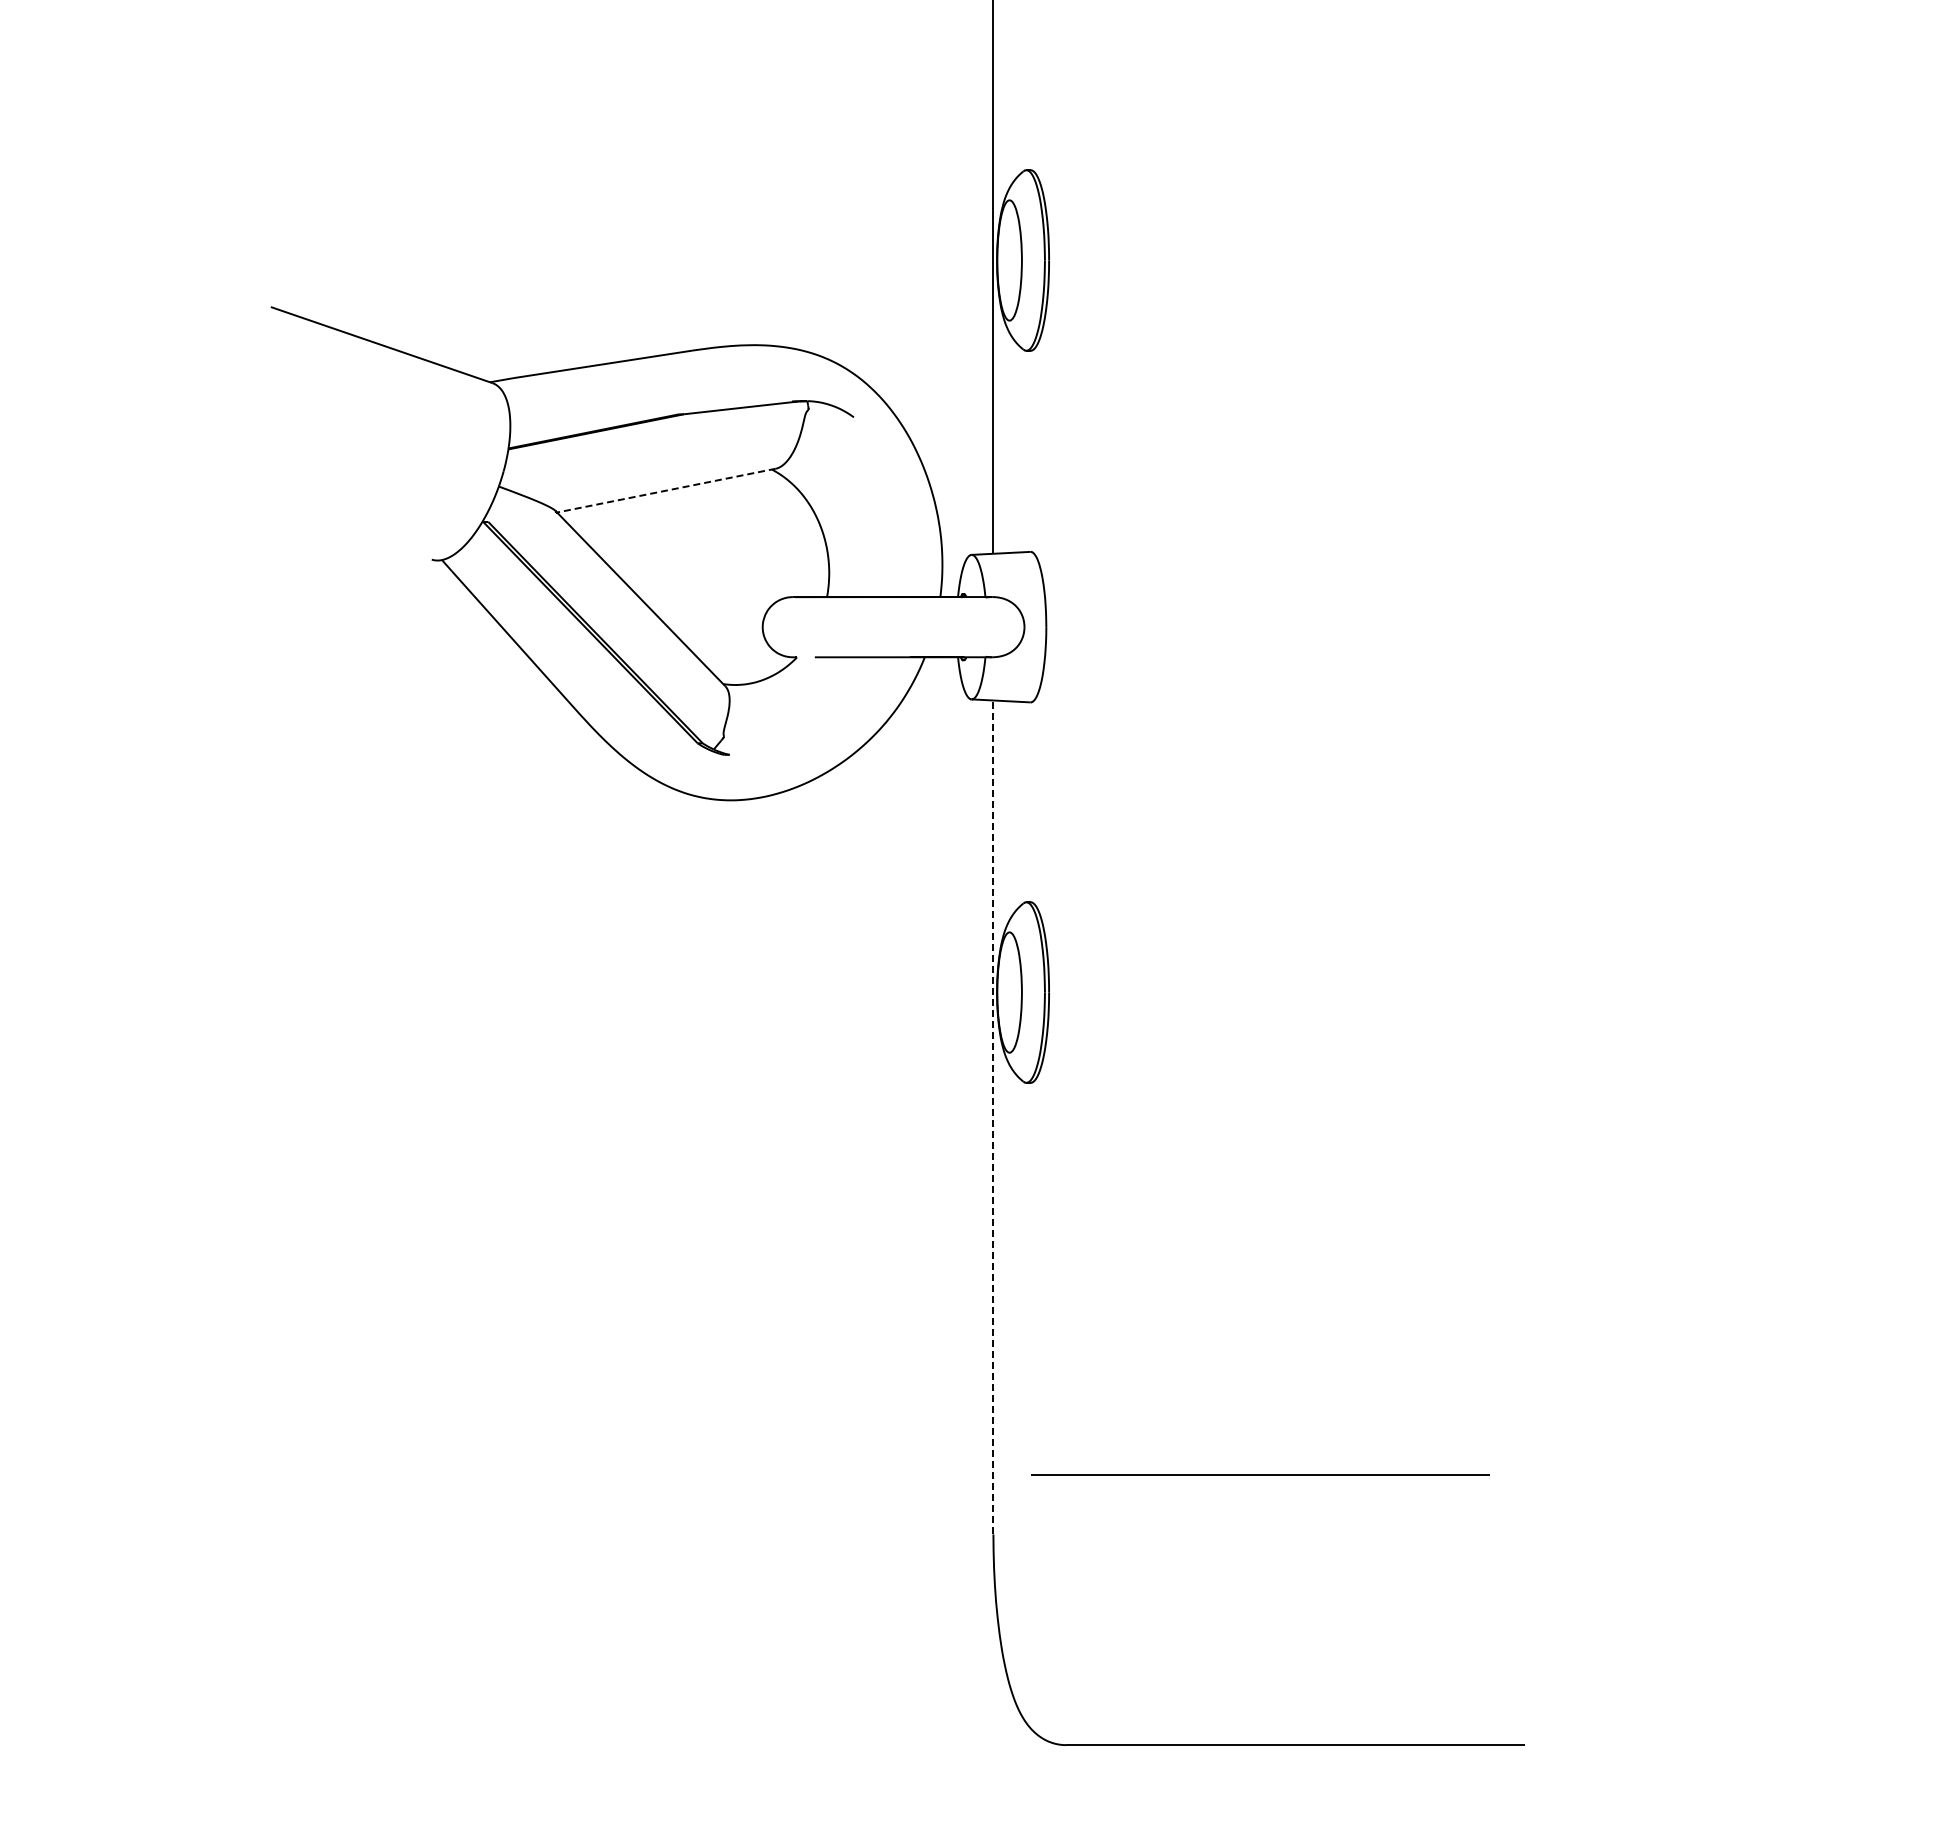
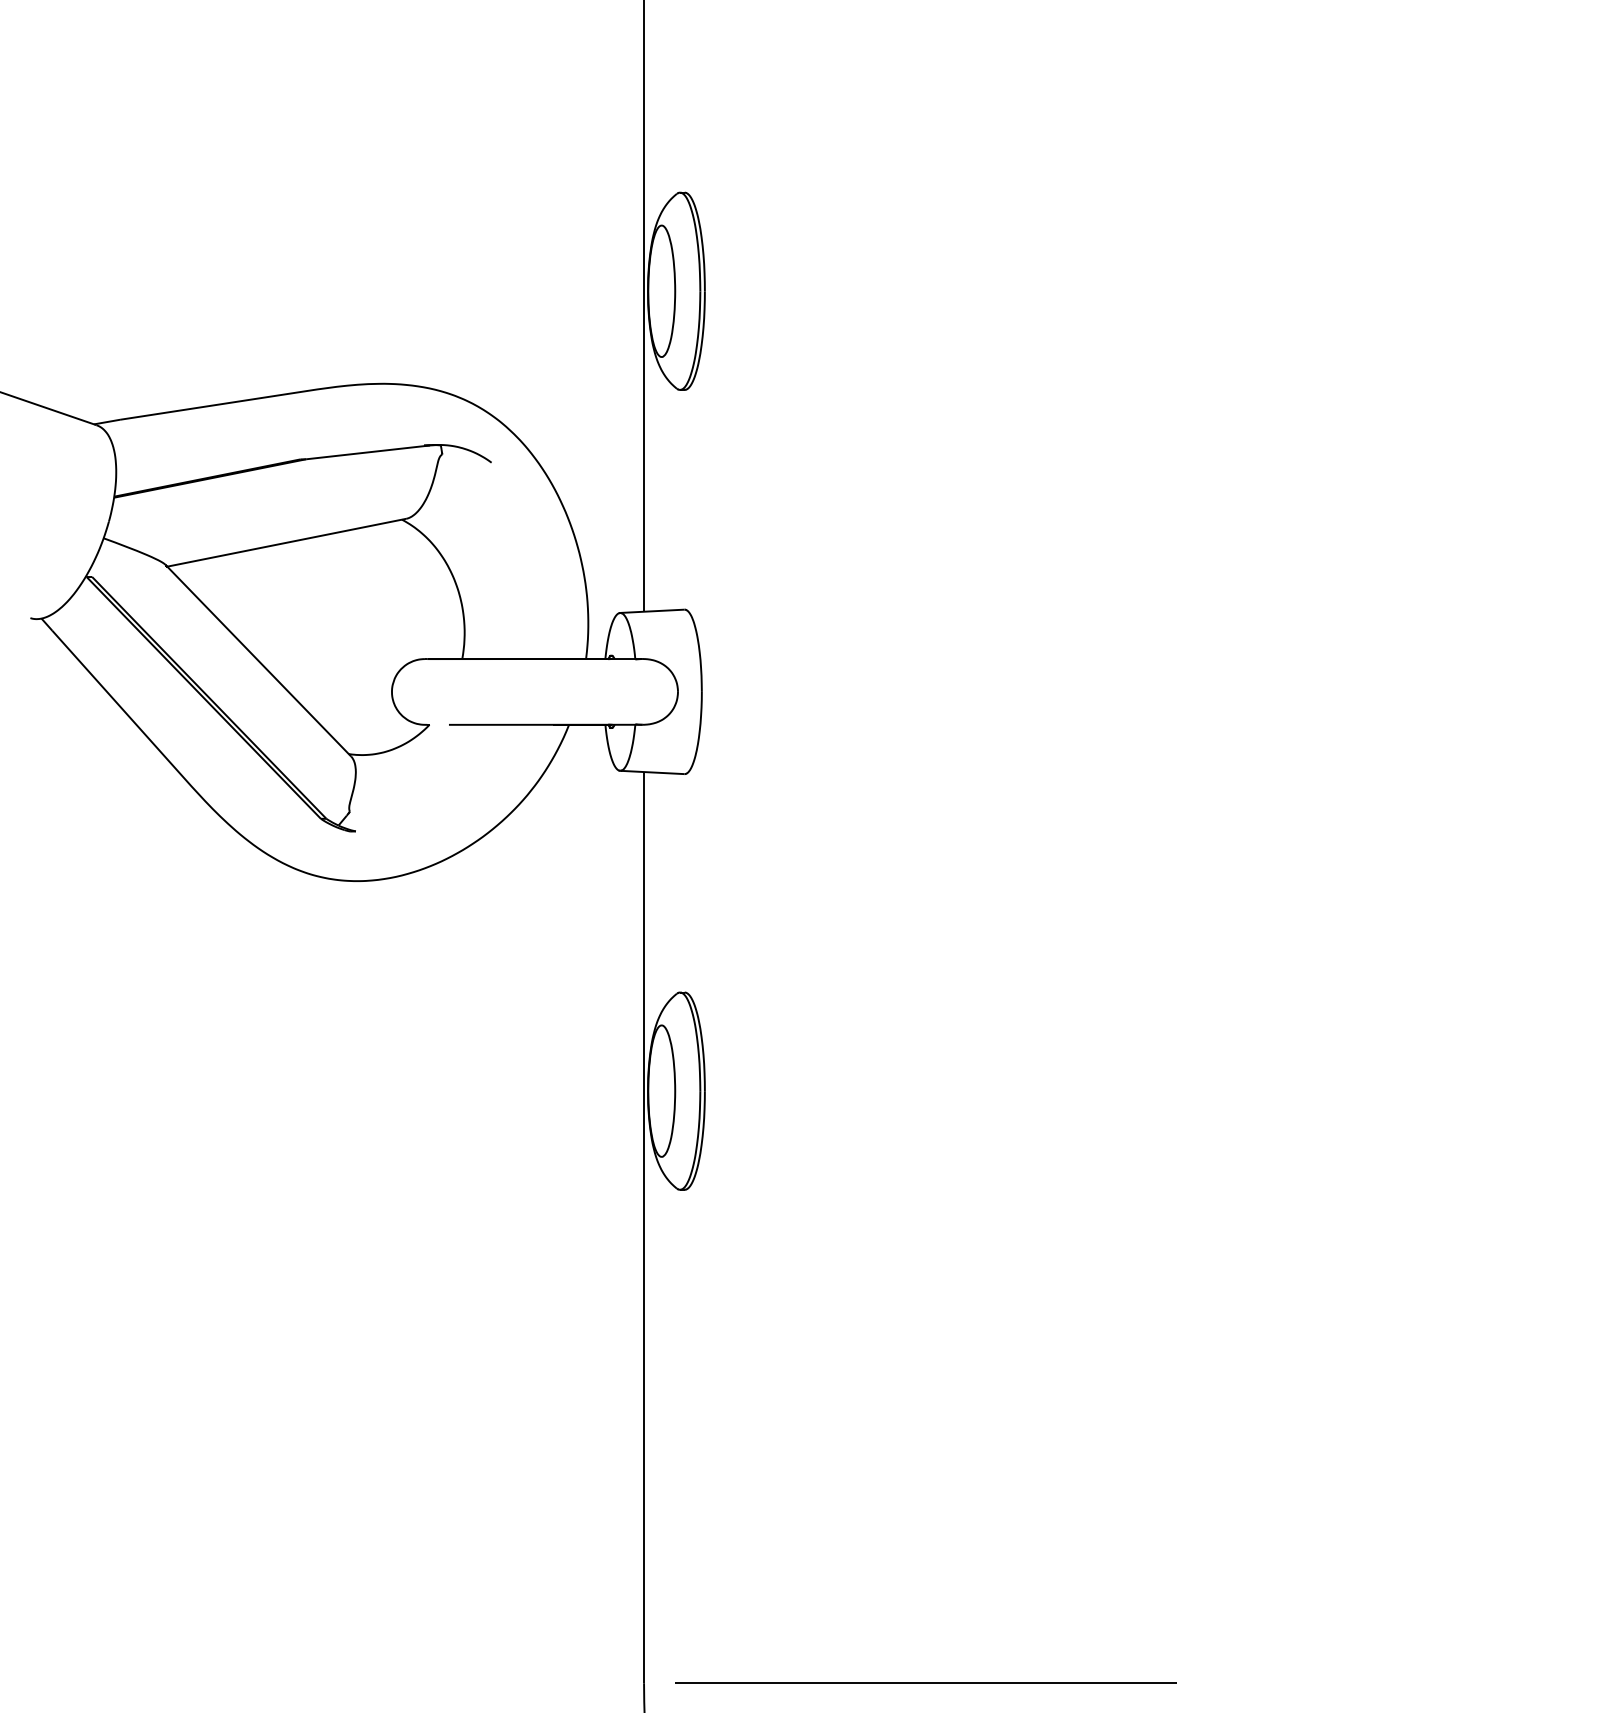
line: (665, 490) -> (285, 542), dashed -> solid
line: (993, 1117) -> (644, 1227), dashed -> solid
line: (1260, 1474) -> (926, 1682), moved

